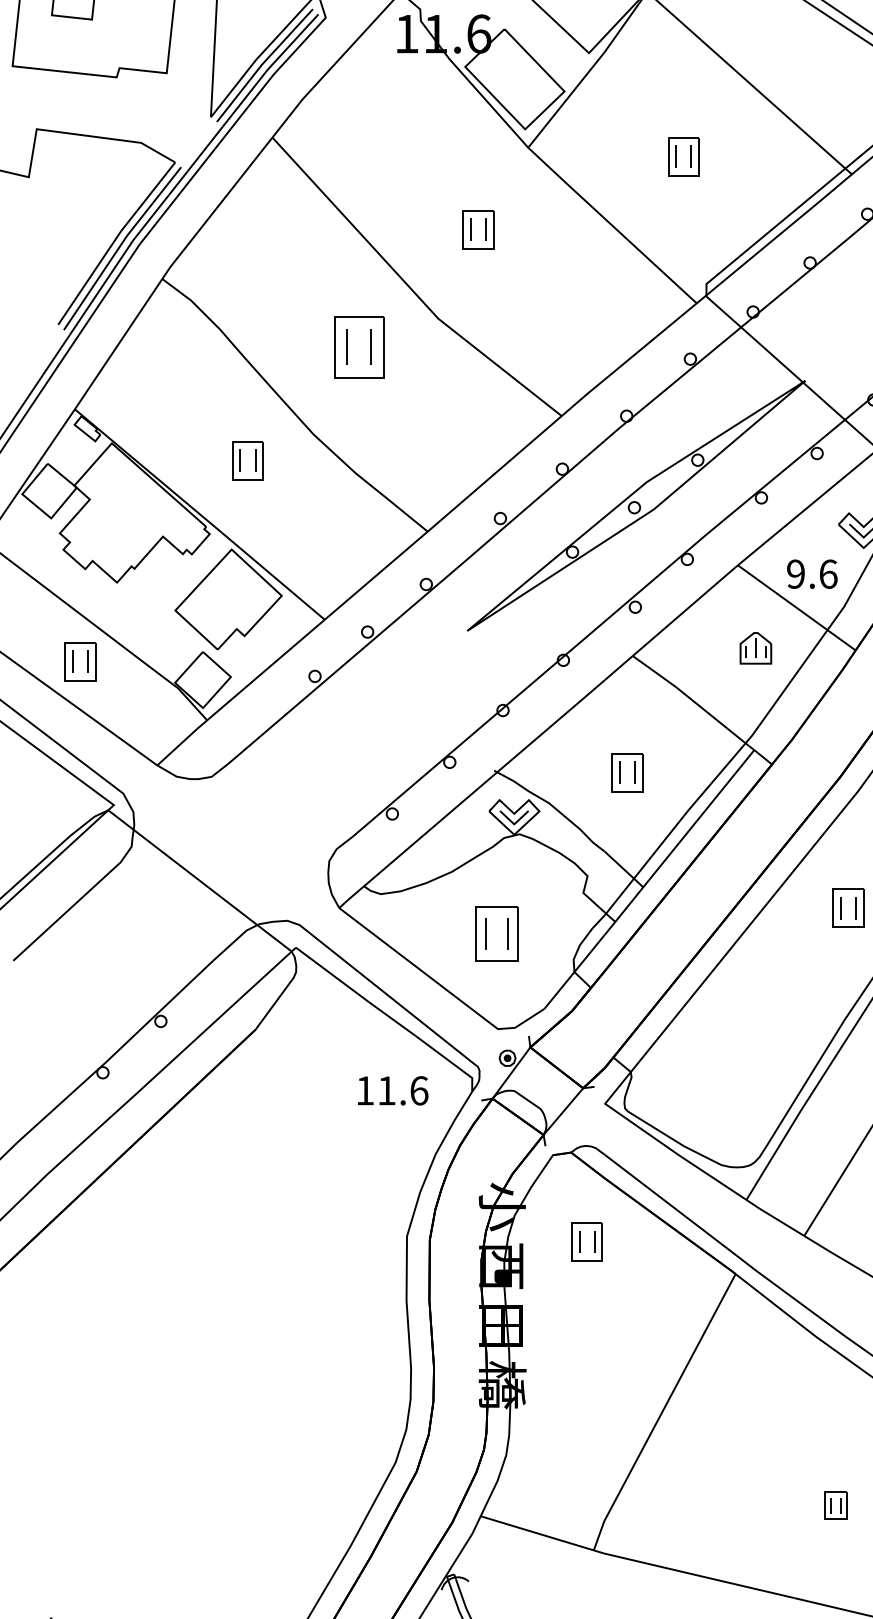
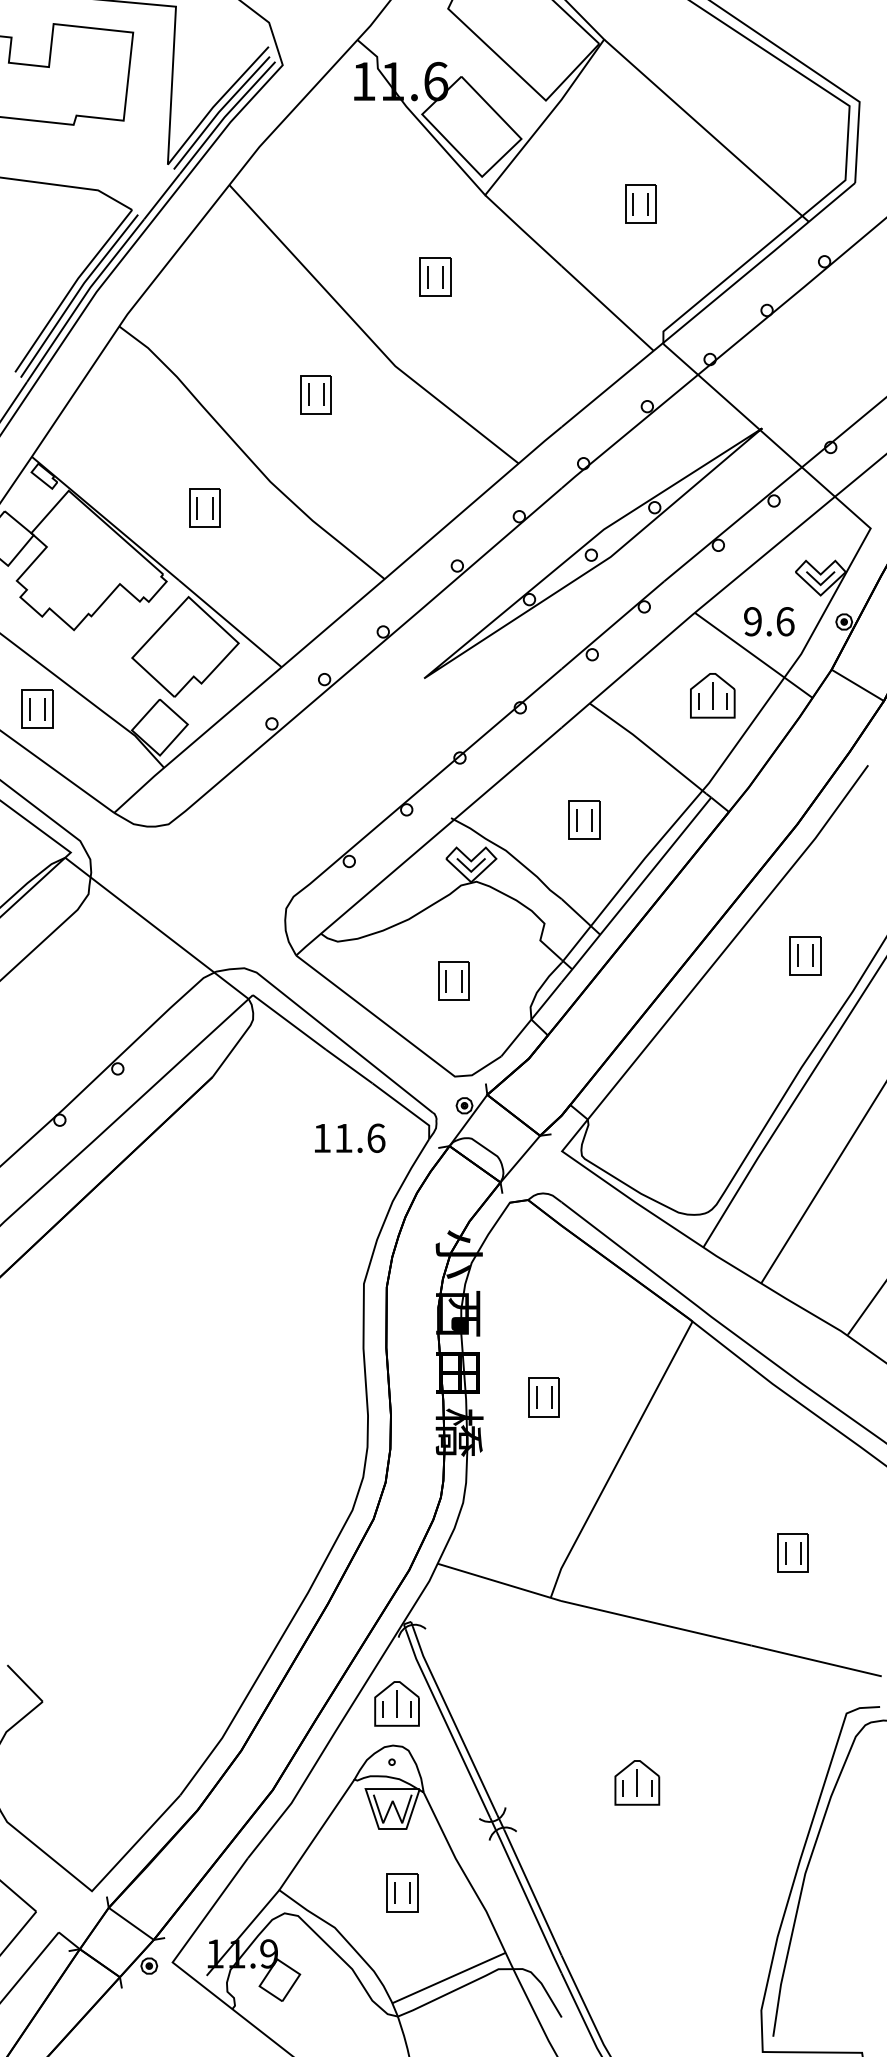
part: (358, 347) -> (315, 394), size x0.62
part: (755, 648) -> (712, 695), size x1.43
part: (496, 933) -> (453, 980), size x0.71
part: (586, 1242) -> (543, 1397), moved
part: (835, 1505) -> (792, 1552), size x1.43

